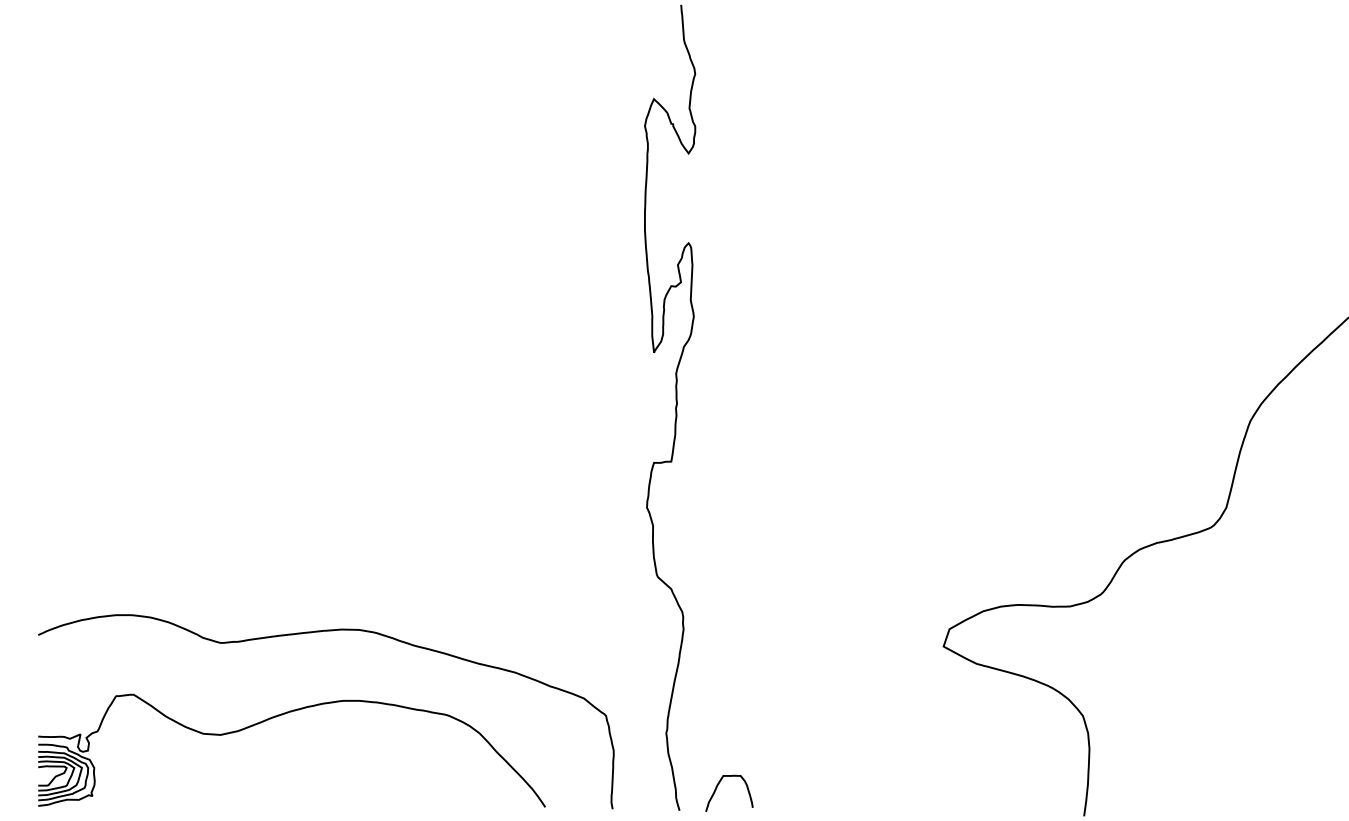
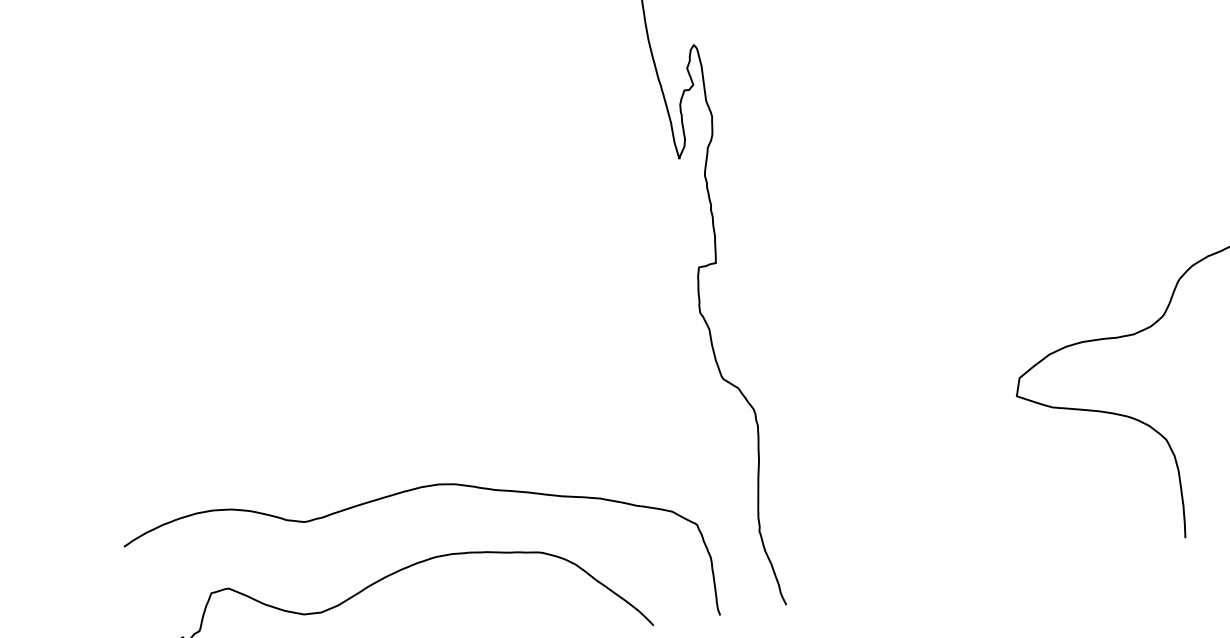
curve: (719, 784) -> (820, 572), removed

